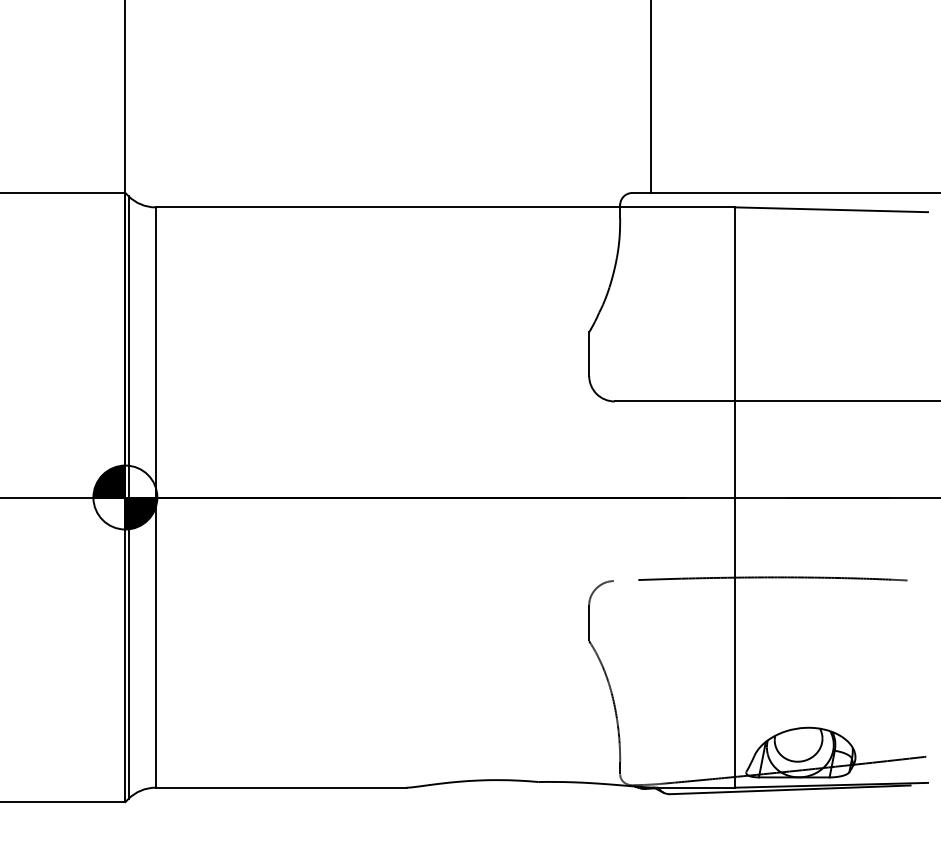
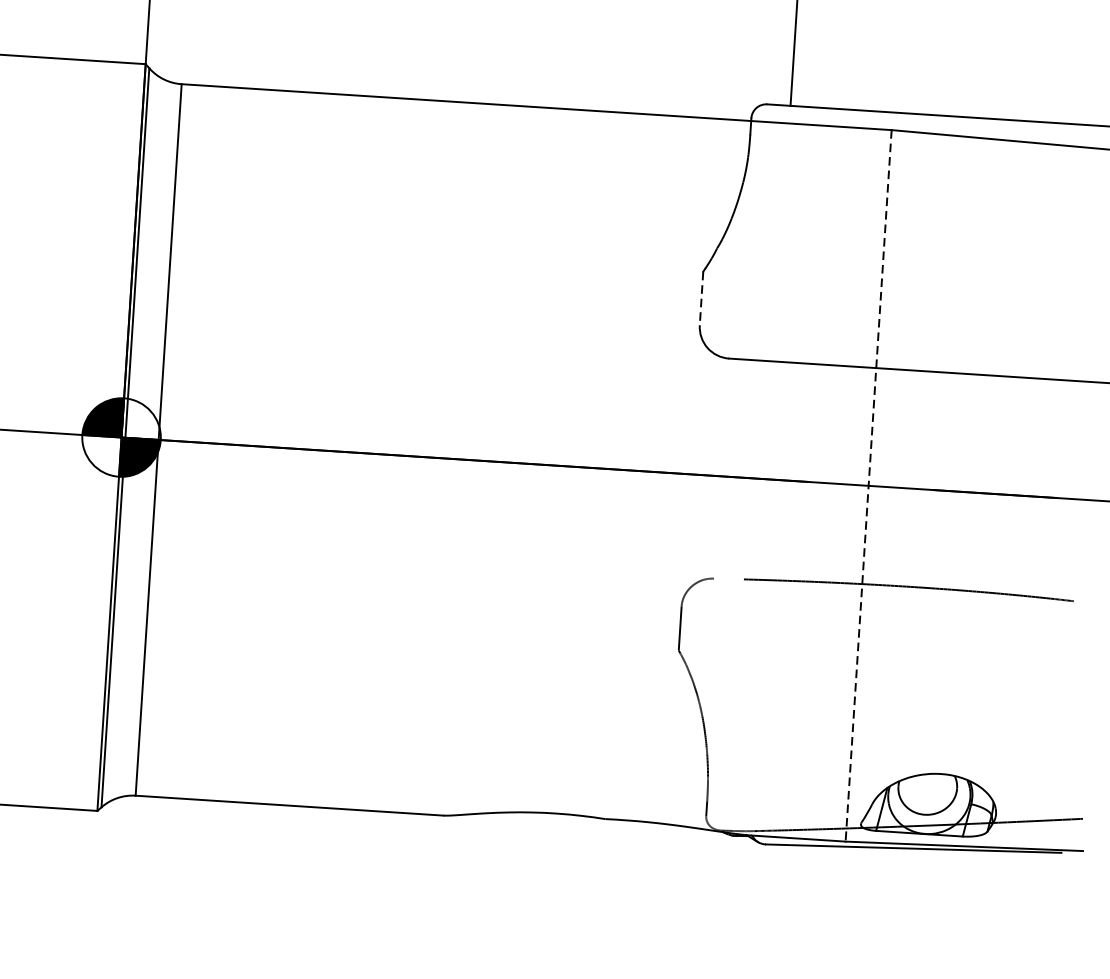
line: (589, 354) -> (701, 298), solid -> dashed
line: (734, 498) -> (868, 487), solid -> dashed

